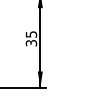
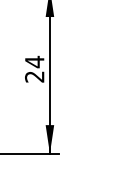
text: (31, 38) -> (34, 68), 35 -> 24

